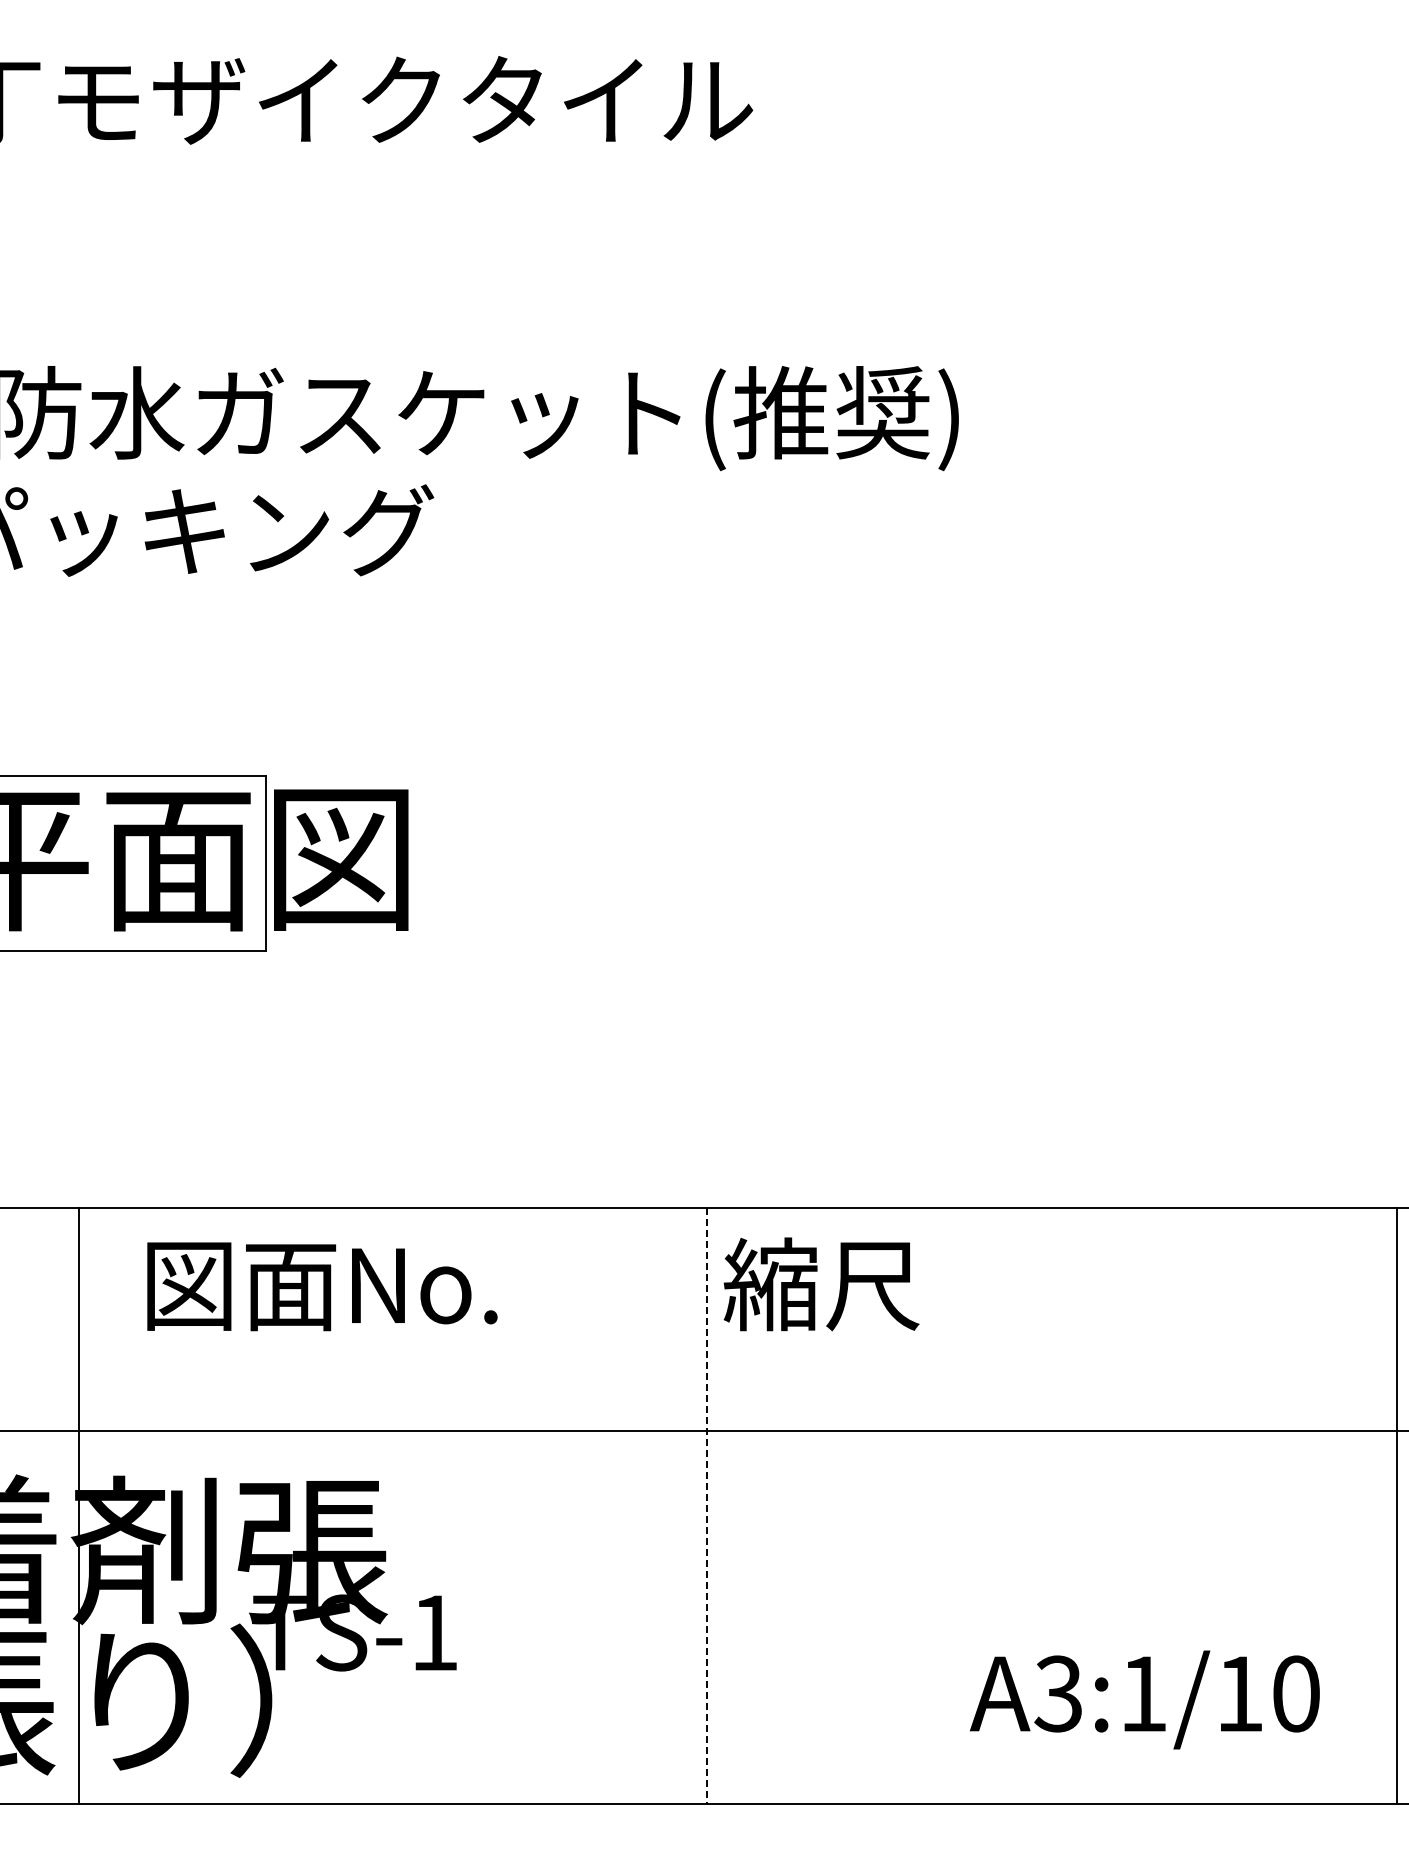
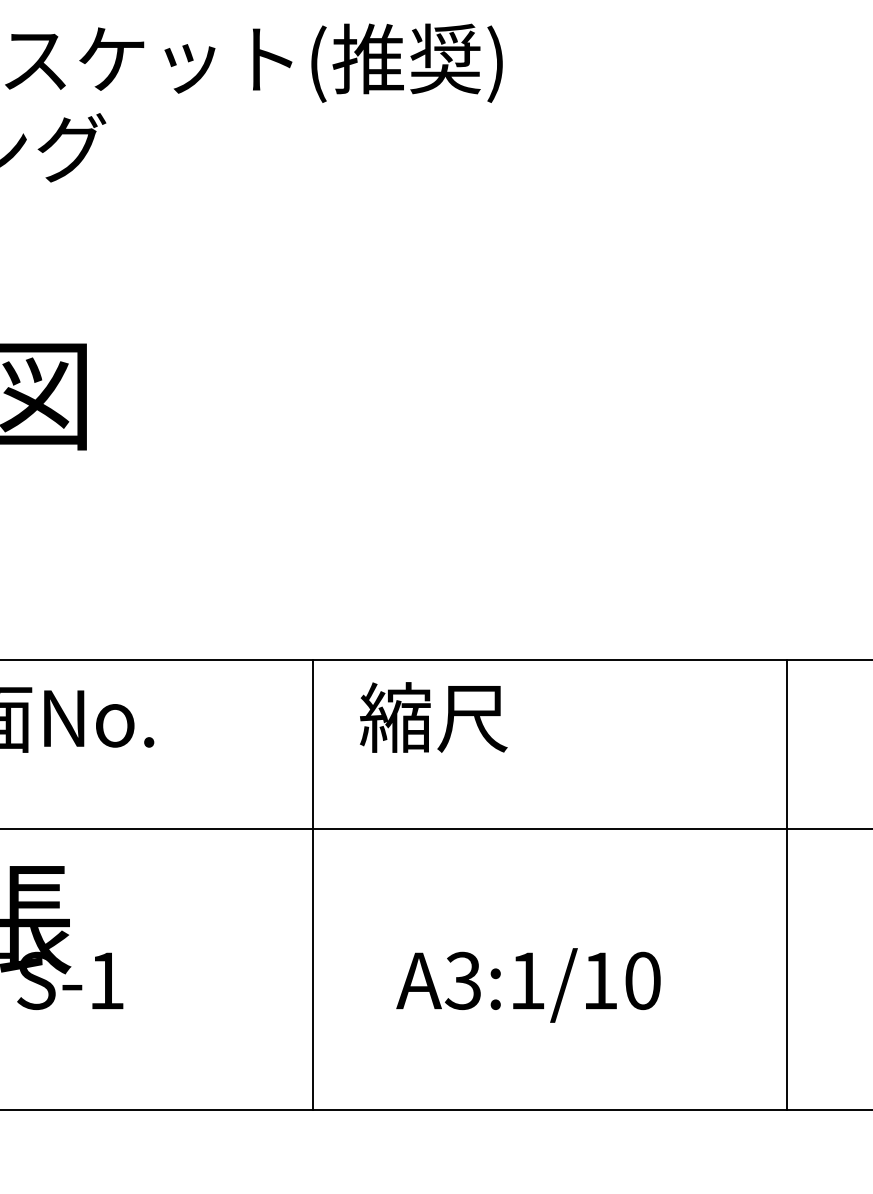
text: (821, 1284) -> (433, 717), moved
line: (707, 1506) -> (312, 885), dashed -> solid
line: (1396, 1506) -> (787, 885), moved
text: (1144, 1699) -> (528, 985), moved

